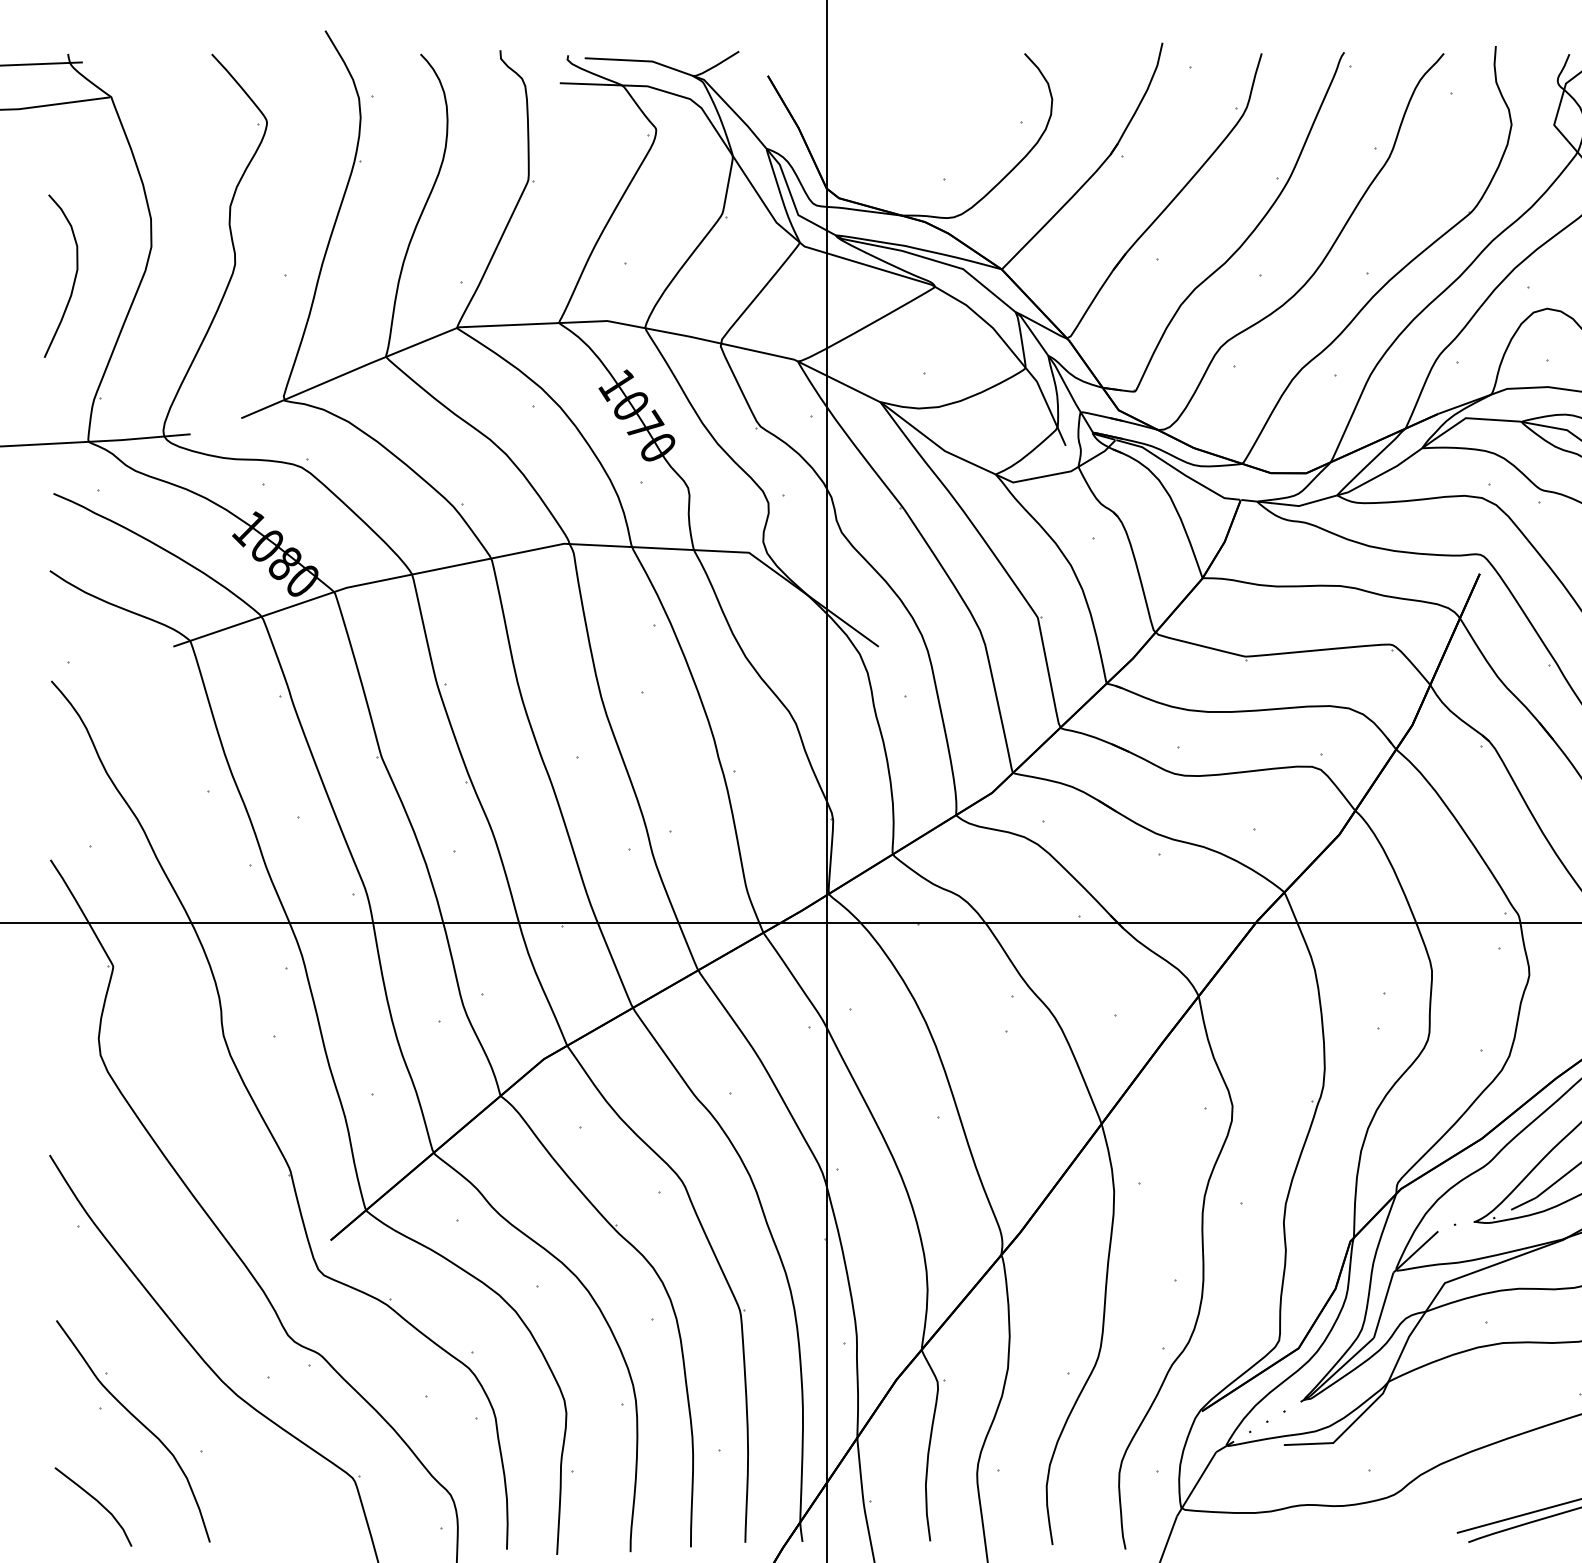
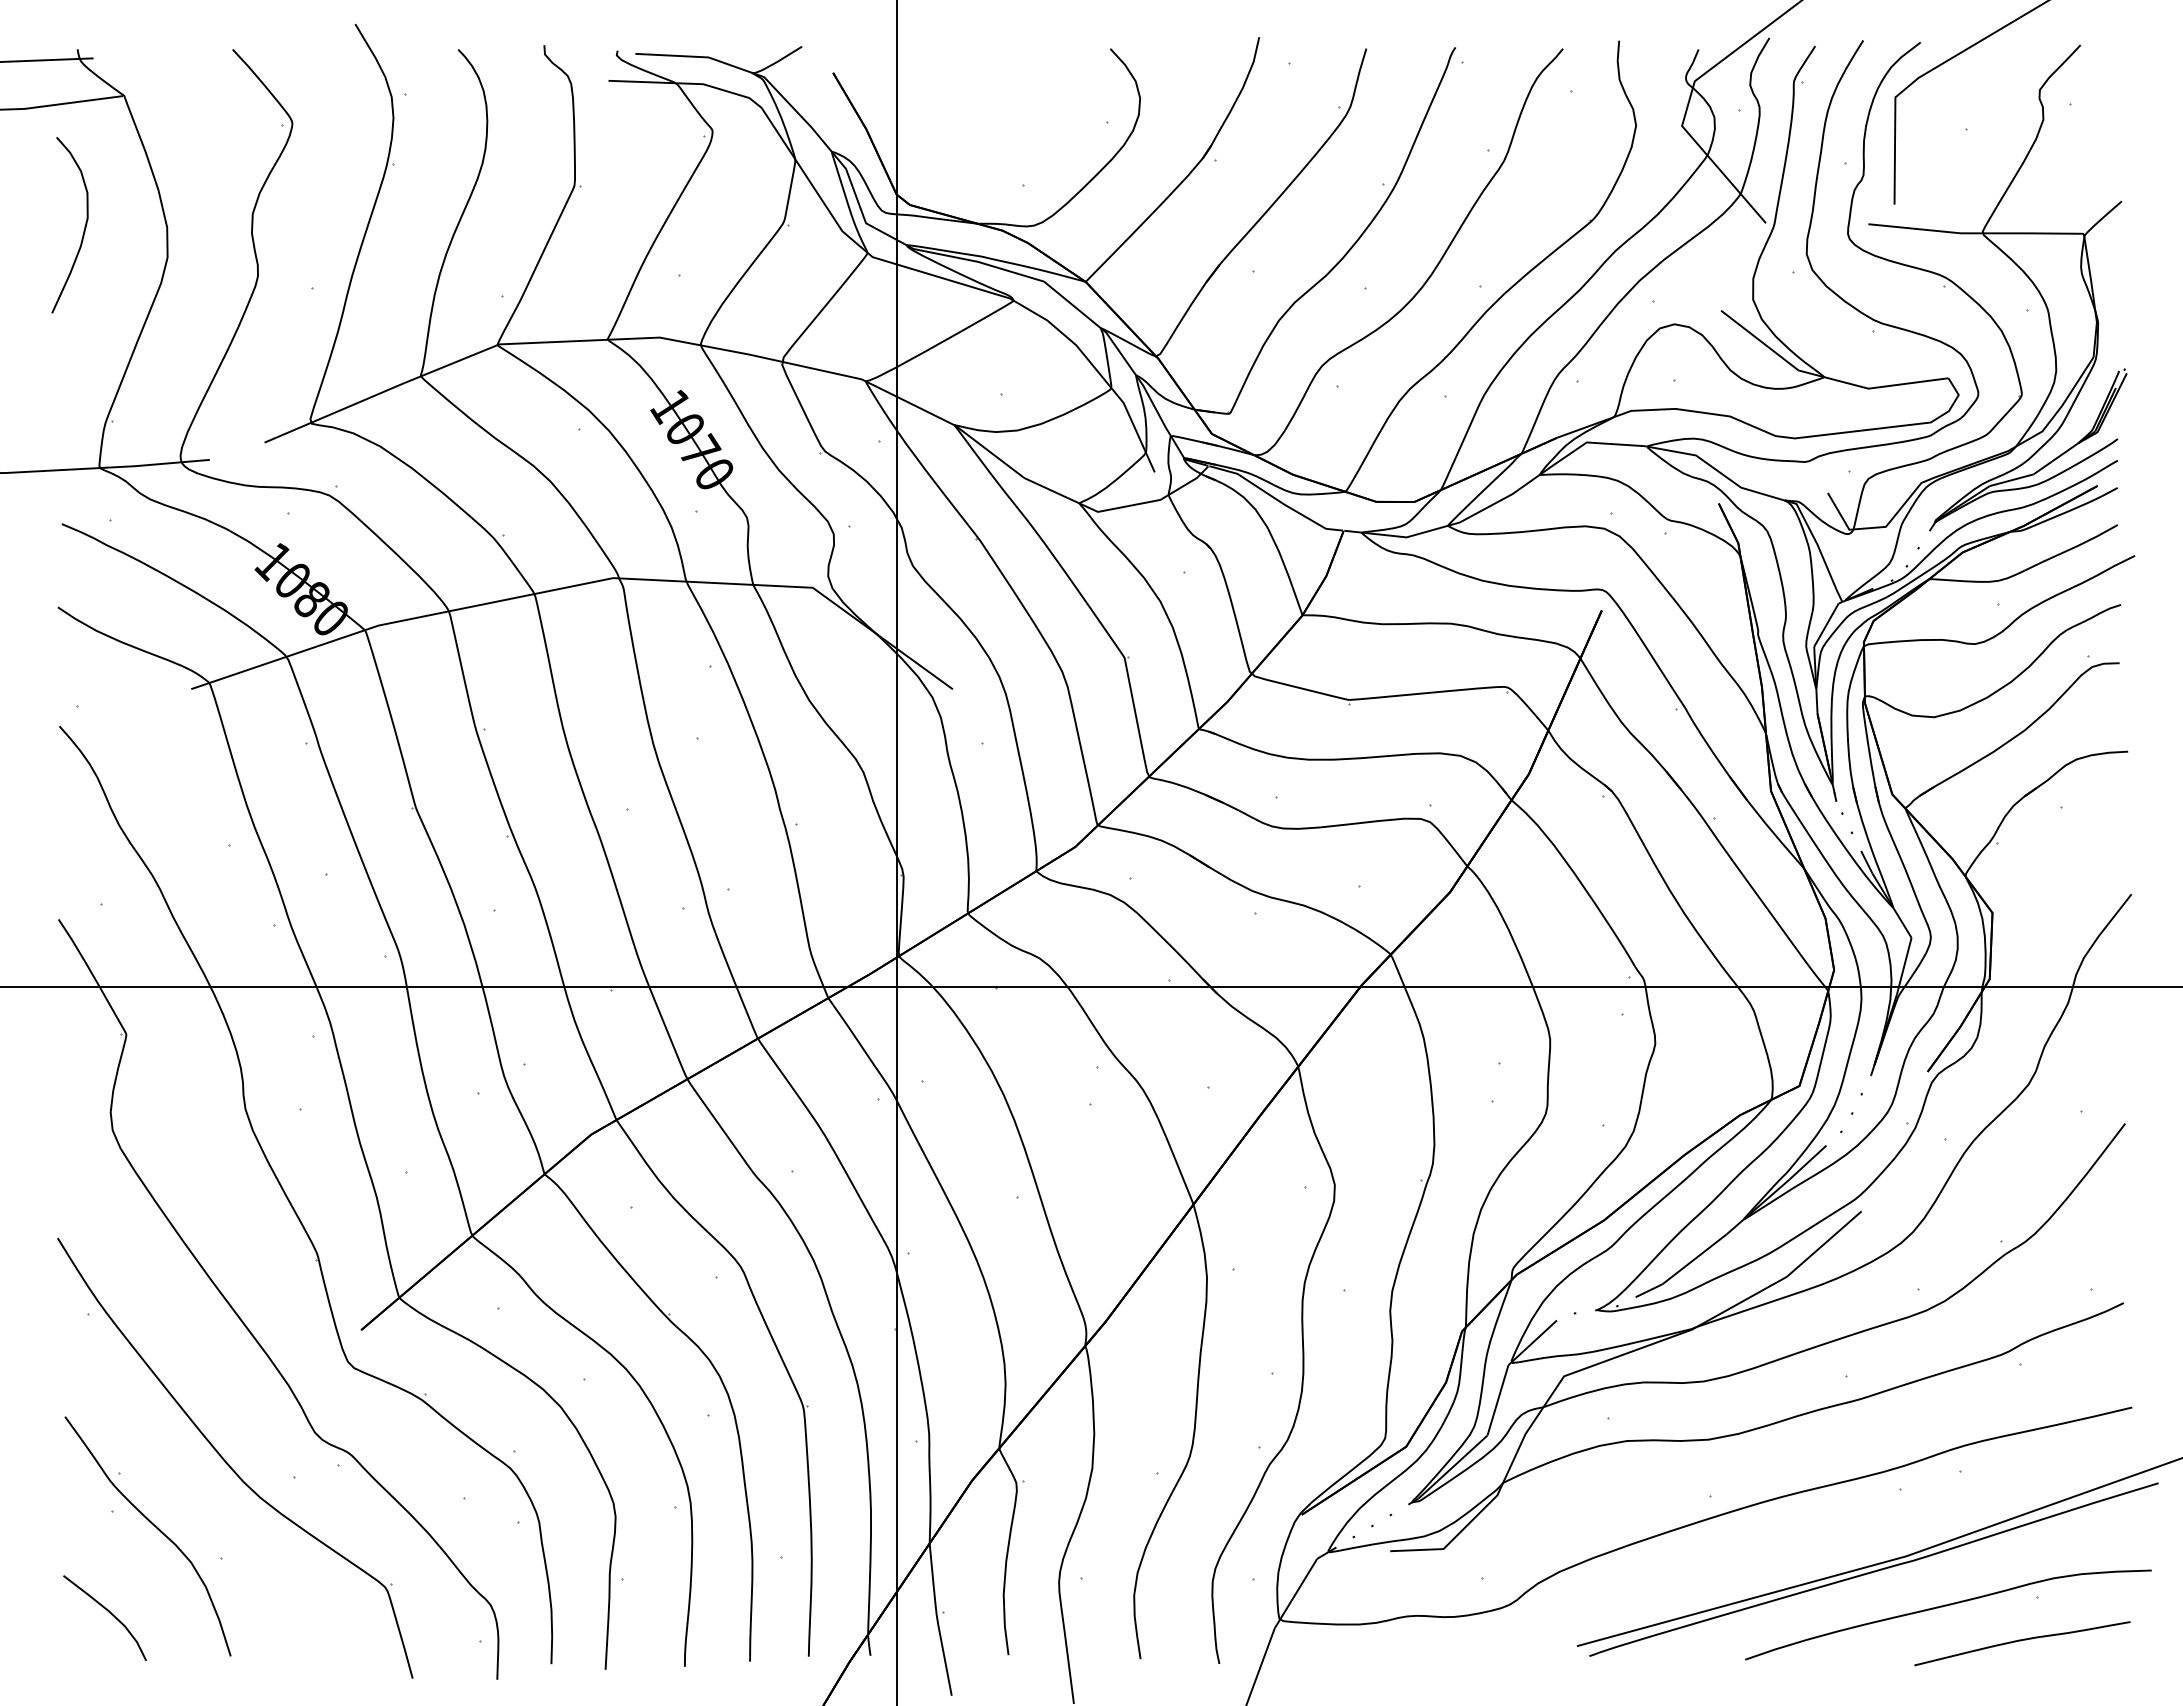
curve: (73, 281) -> (83, 230), moved

